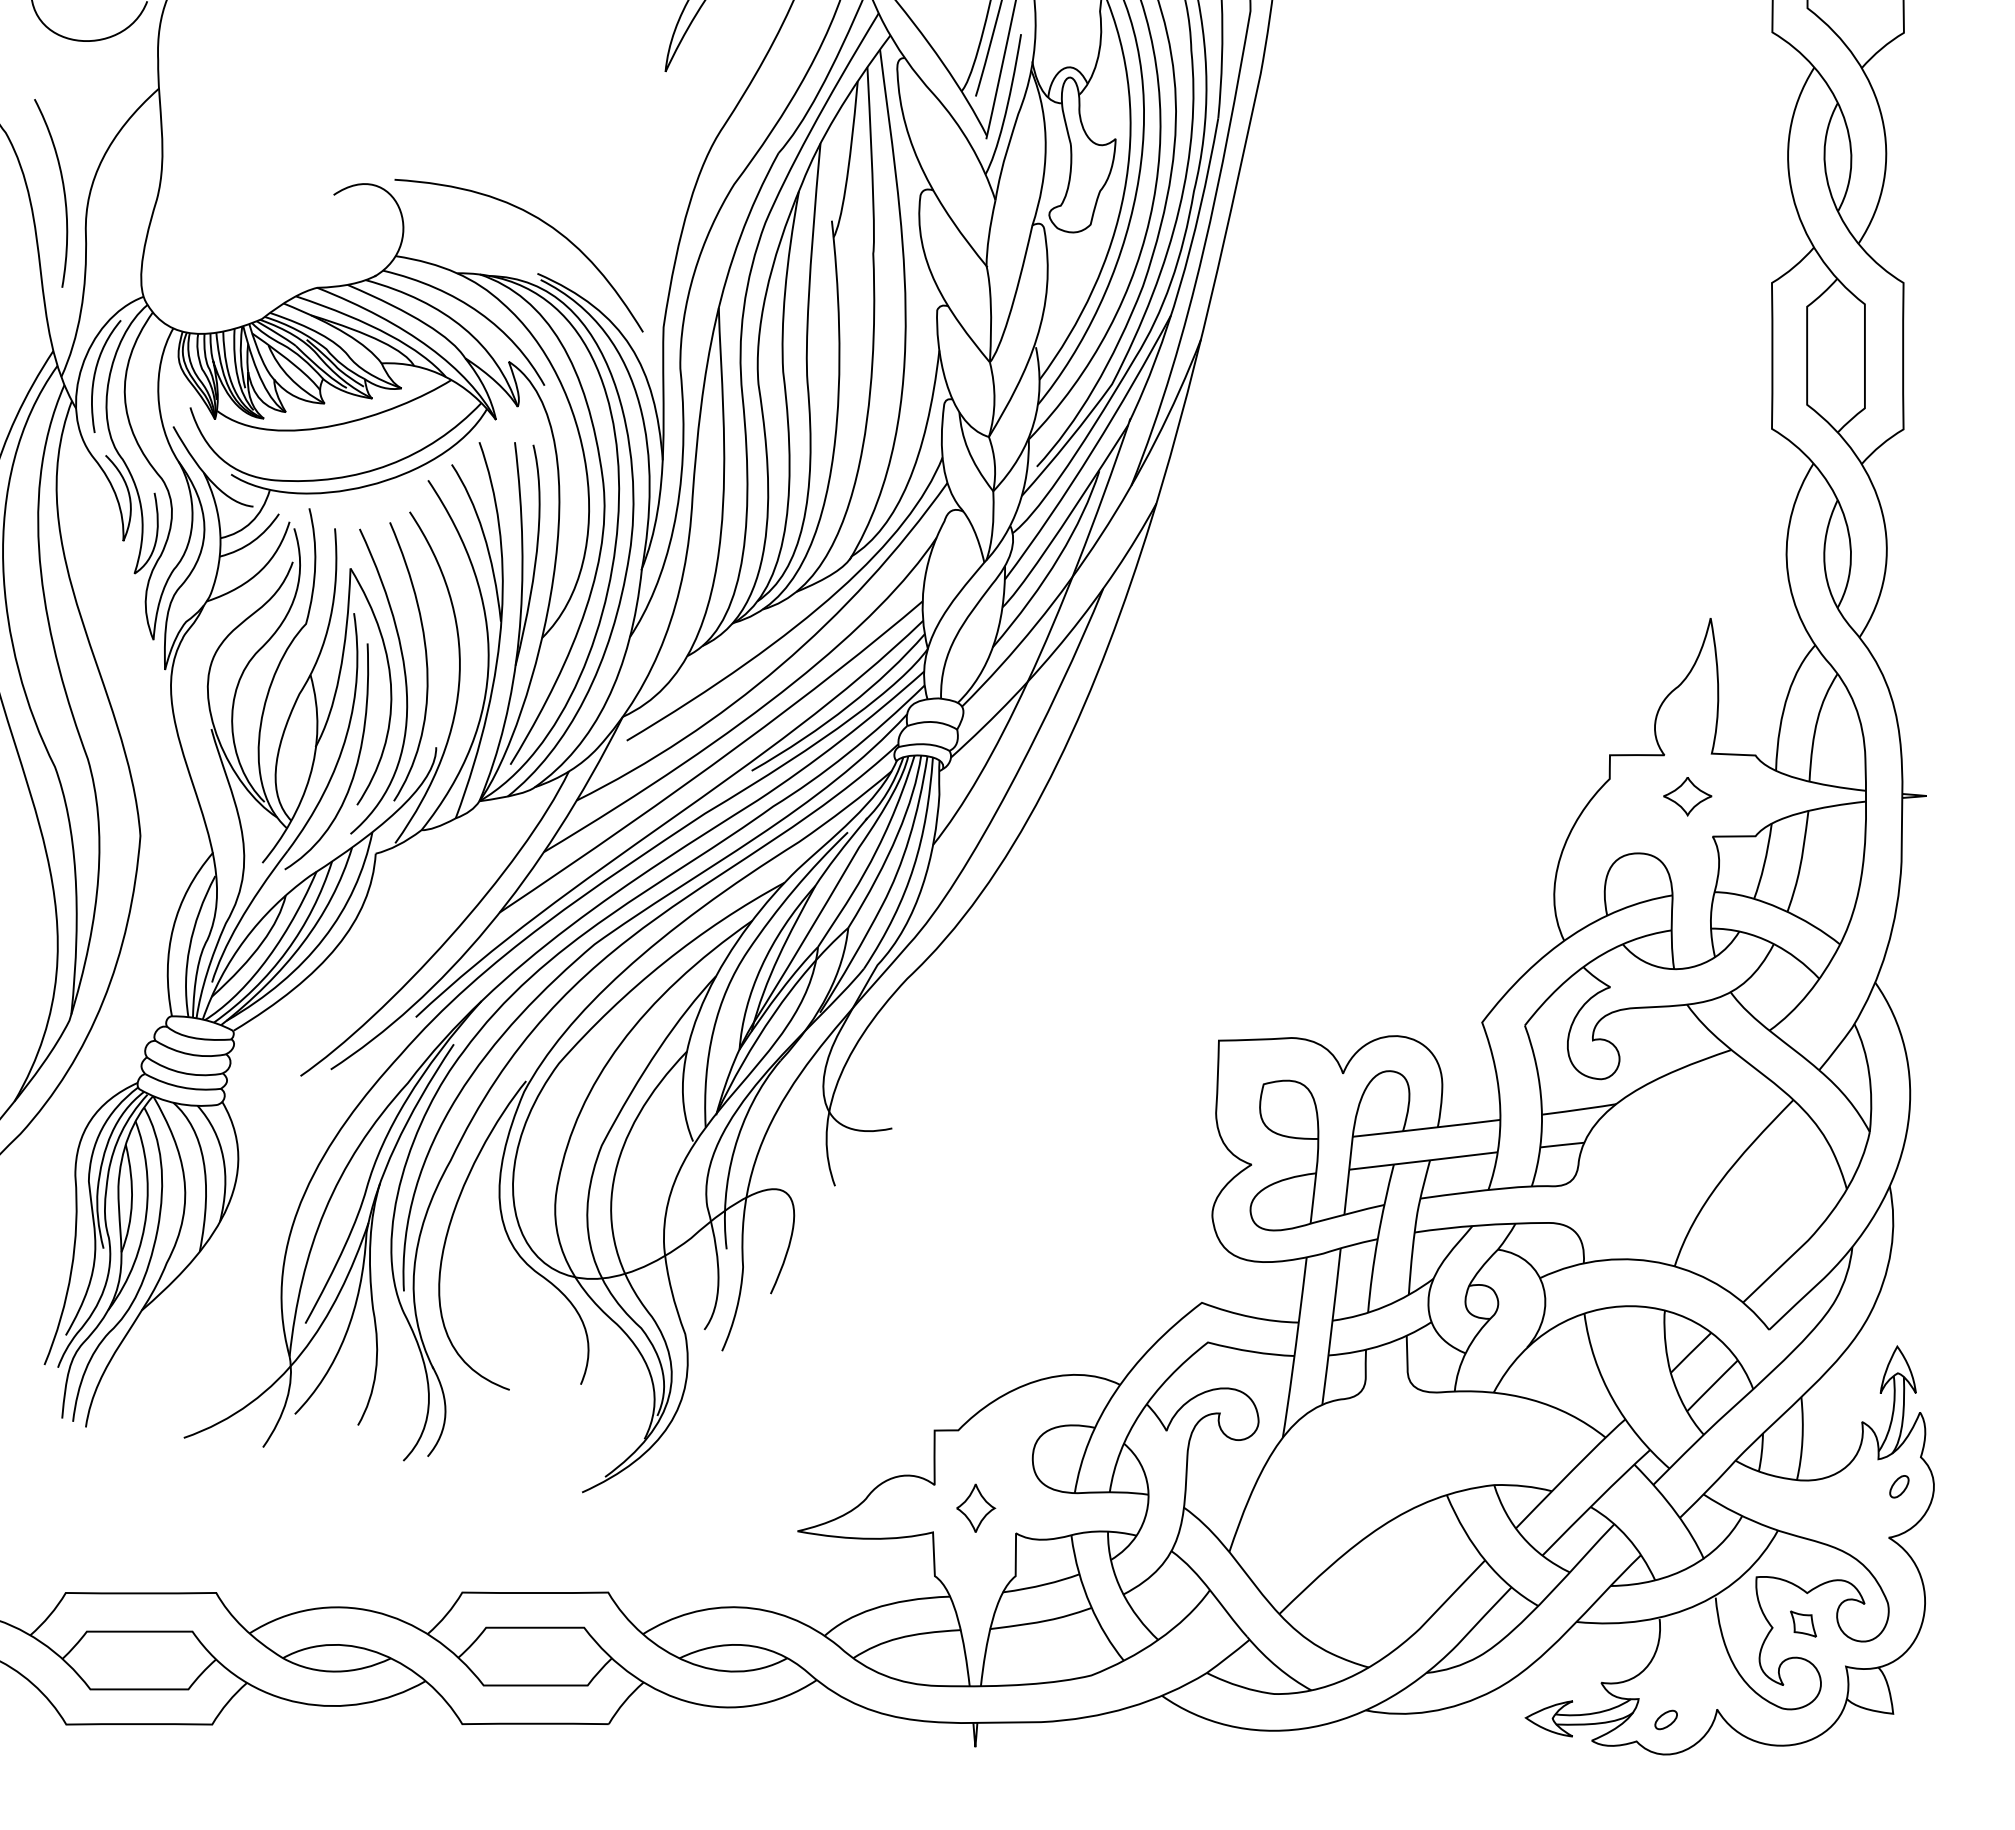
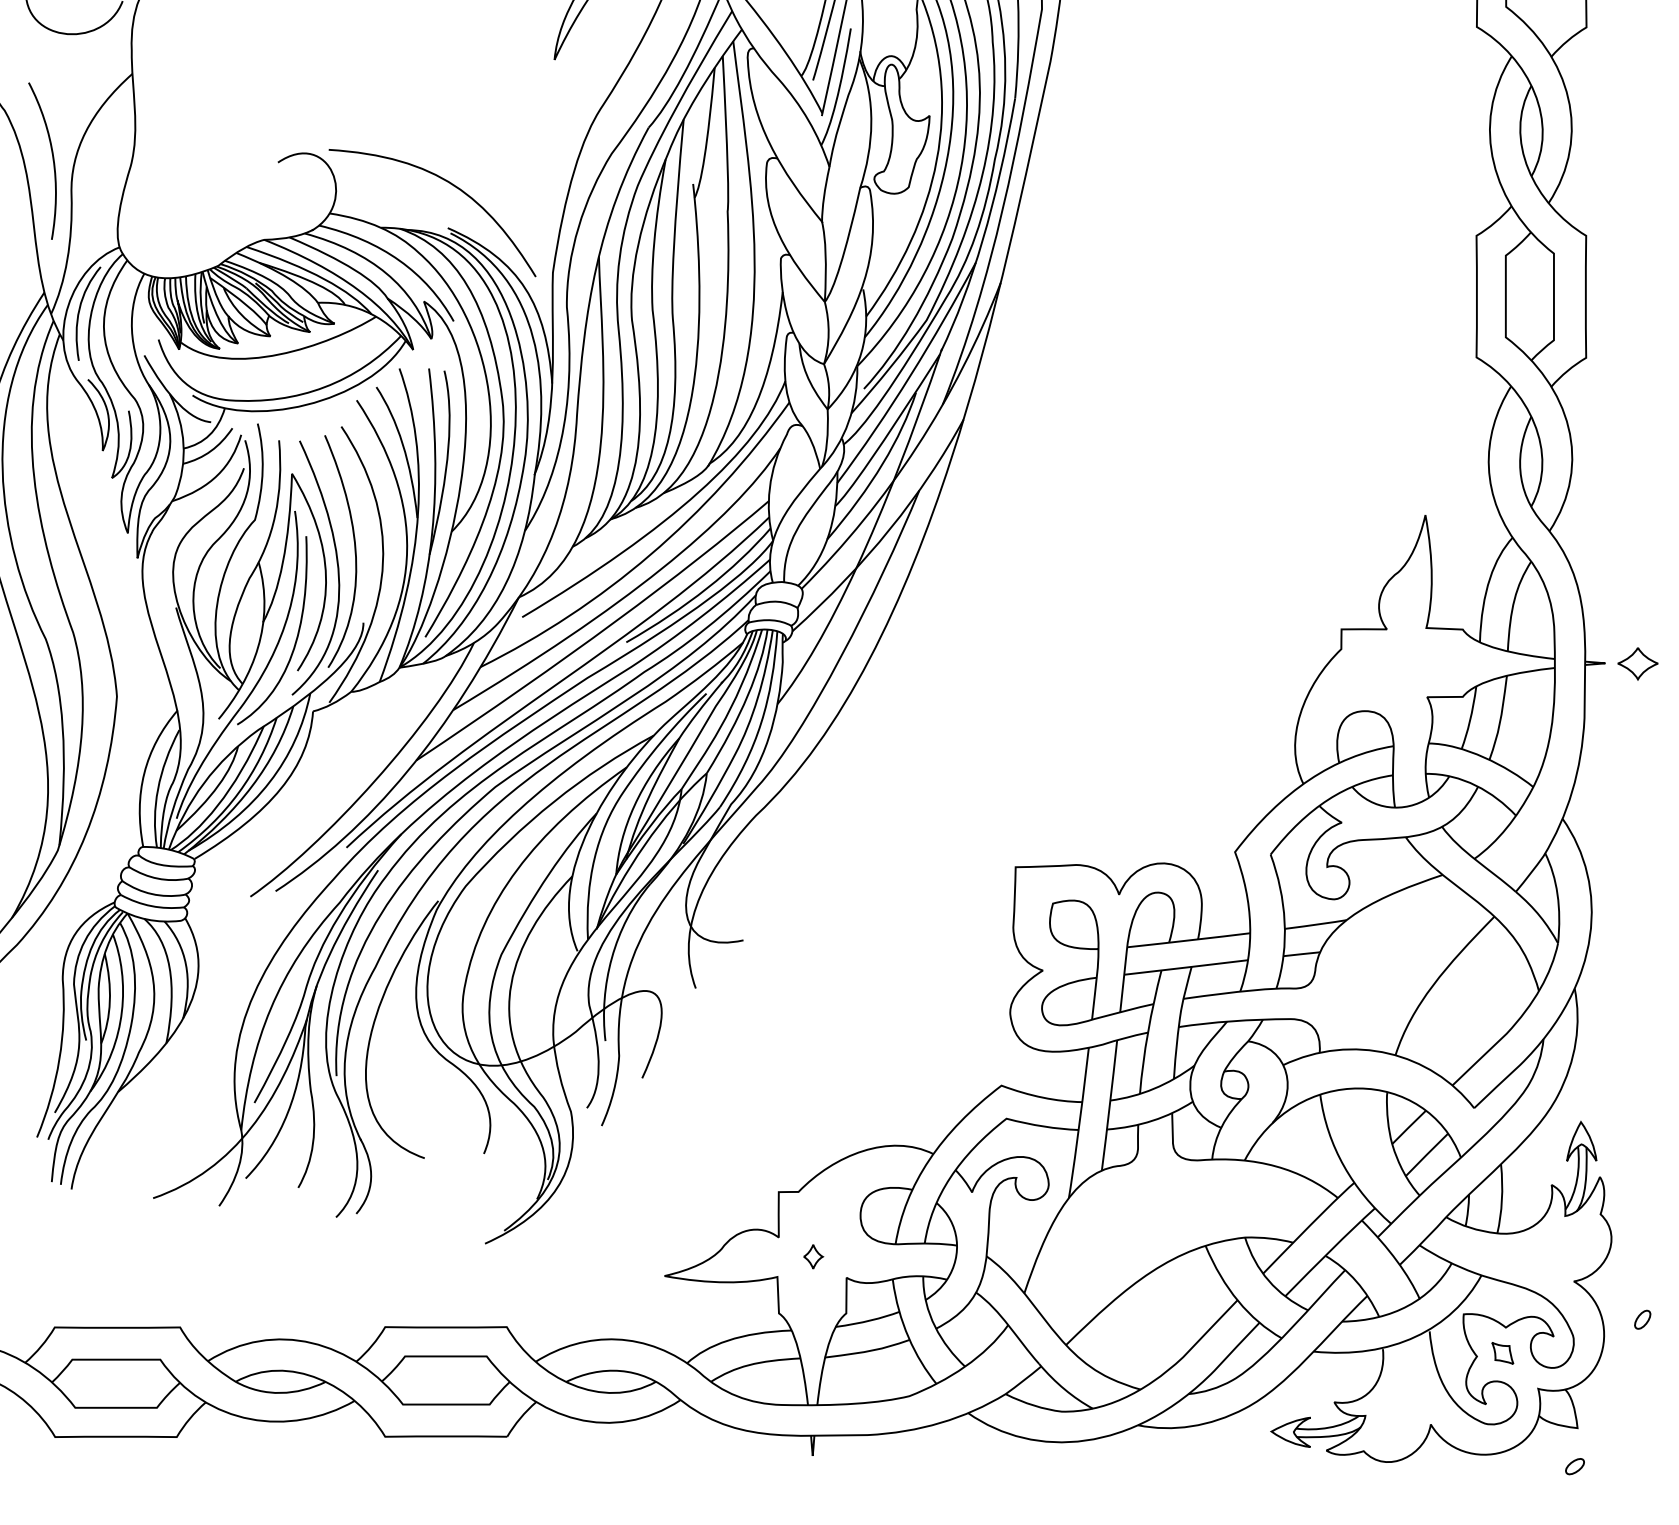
part: (1687, 796) -> (1637, 663), moved
part: (1899, 1486) -> (1642, 1319), moved
part: (976, 1507) -> (813, 1256), size x0.6
part: (1665, 1719) -> (1574, 1466), moved

